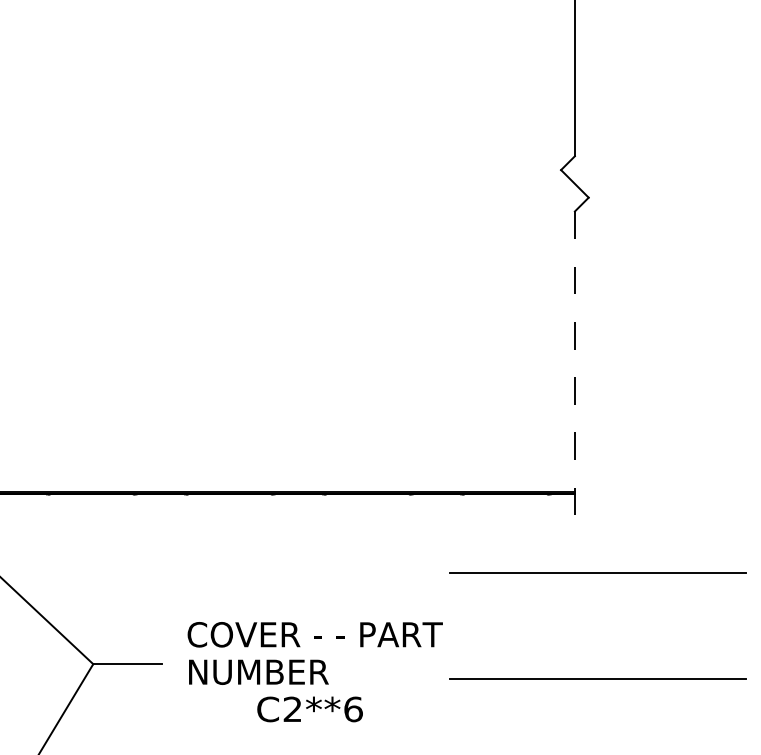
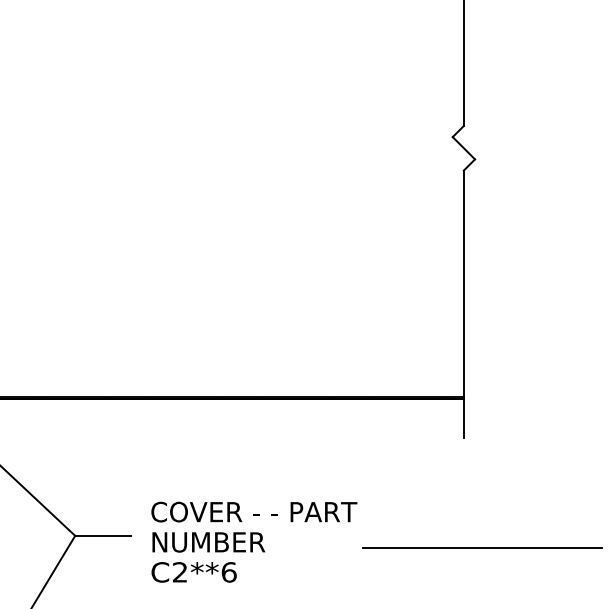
line: (574, 377) -> (463, 304), dashed -> solid
line: (597, 572) -> (482, 461), removed
text: (309, 709) -> (193, 572), moved

